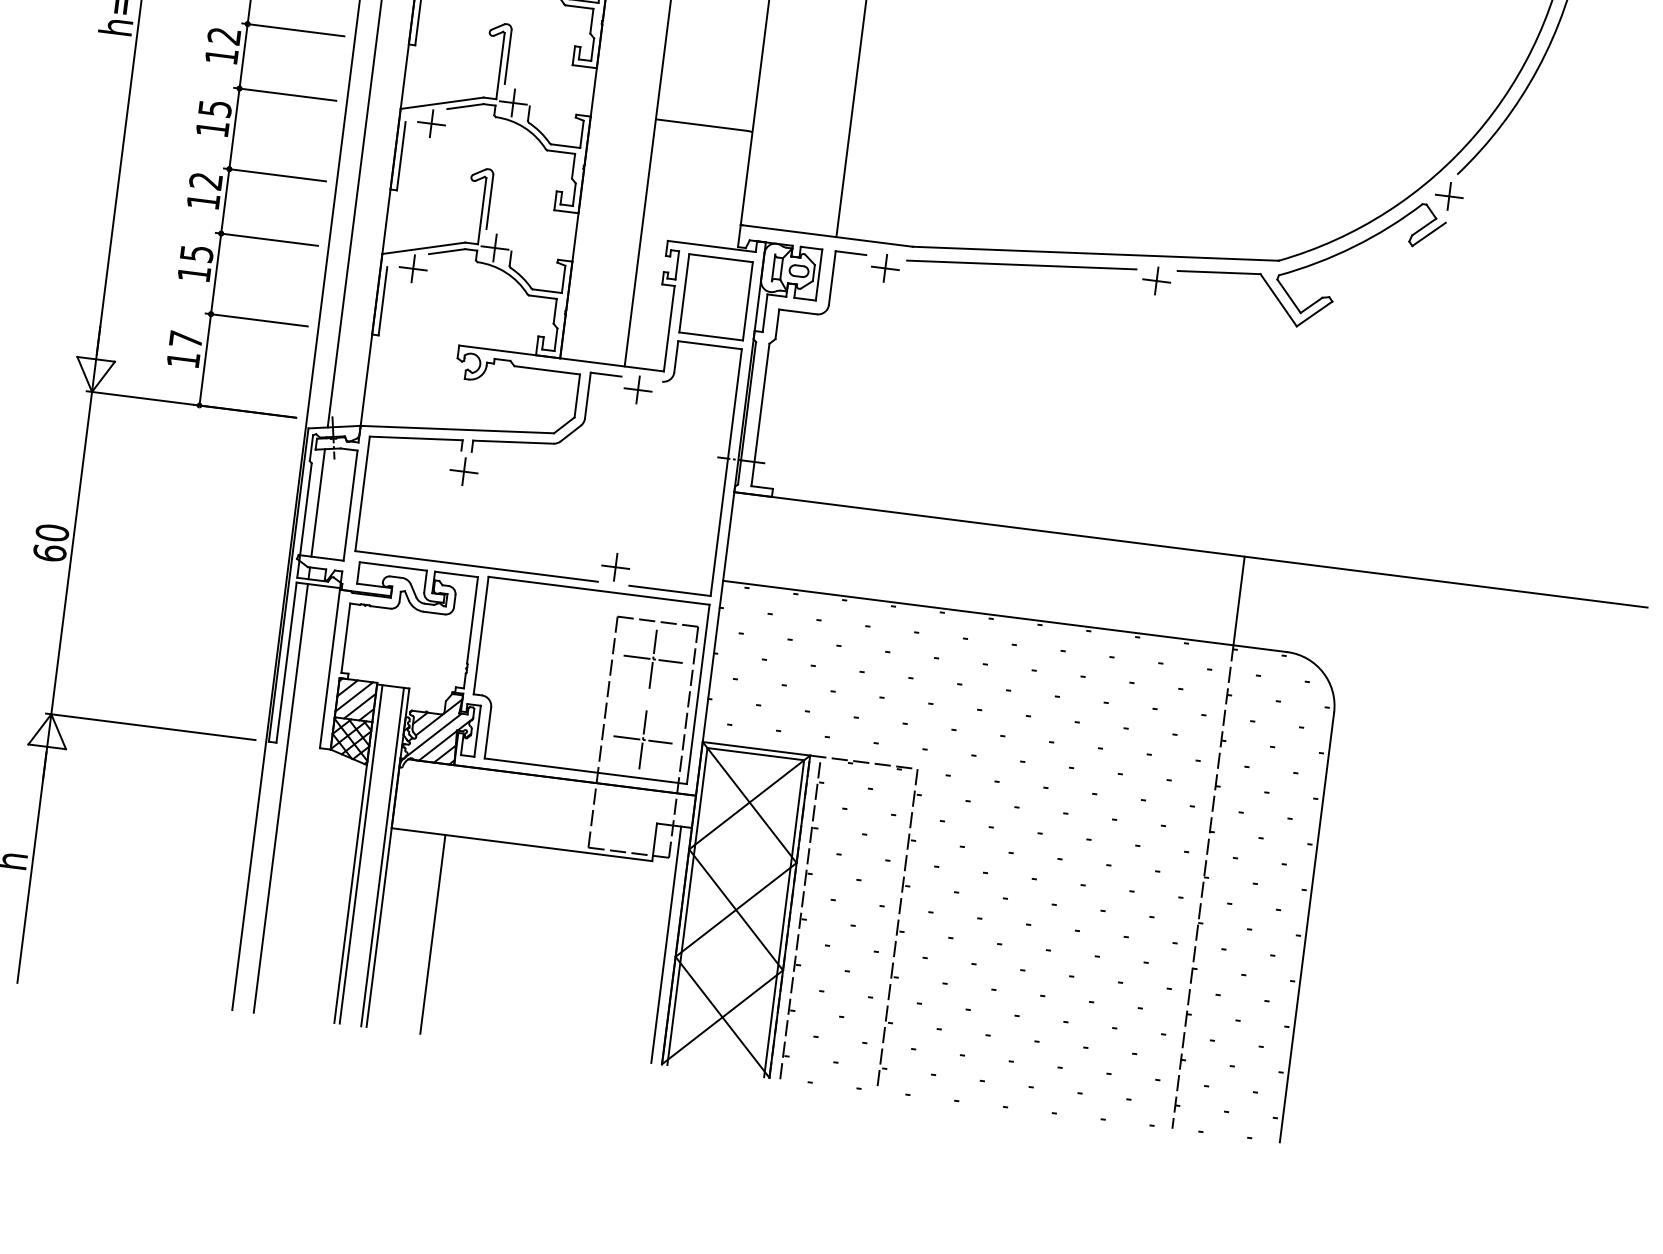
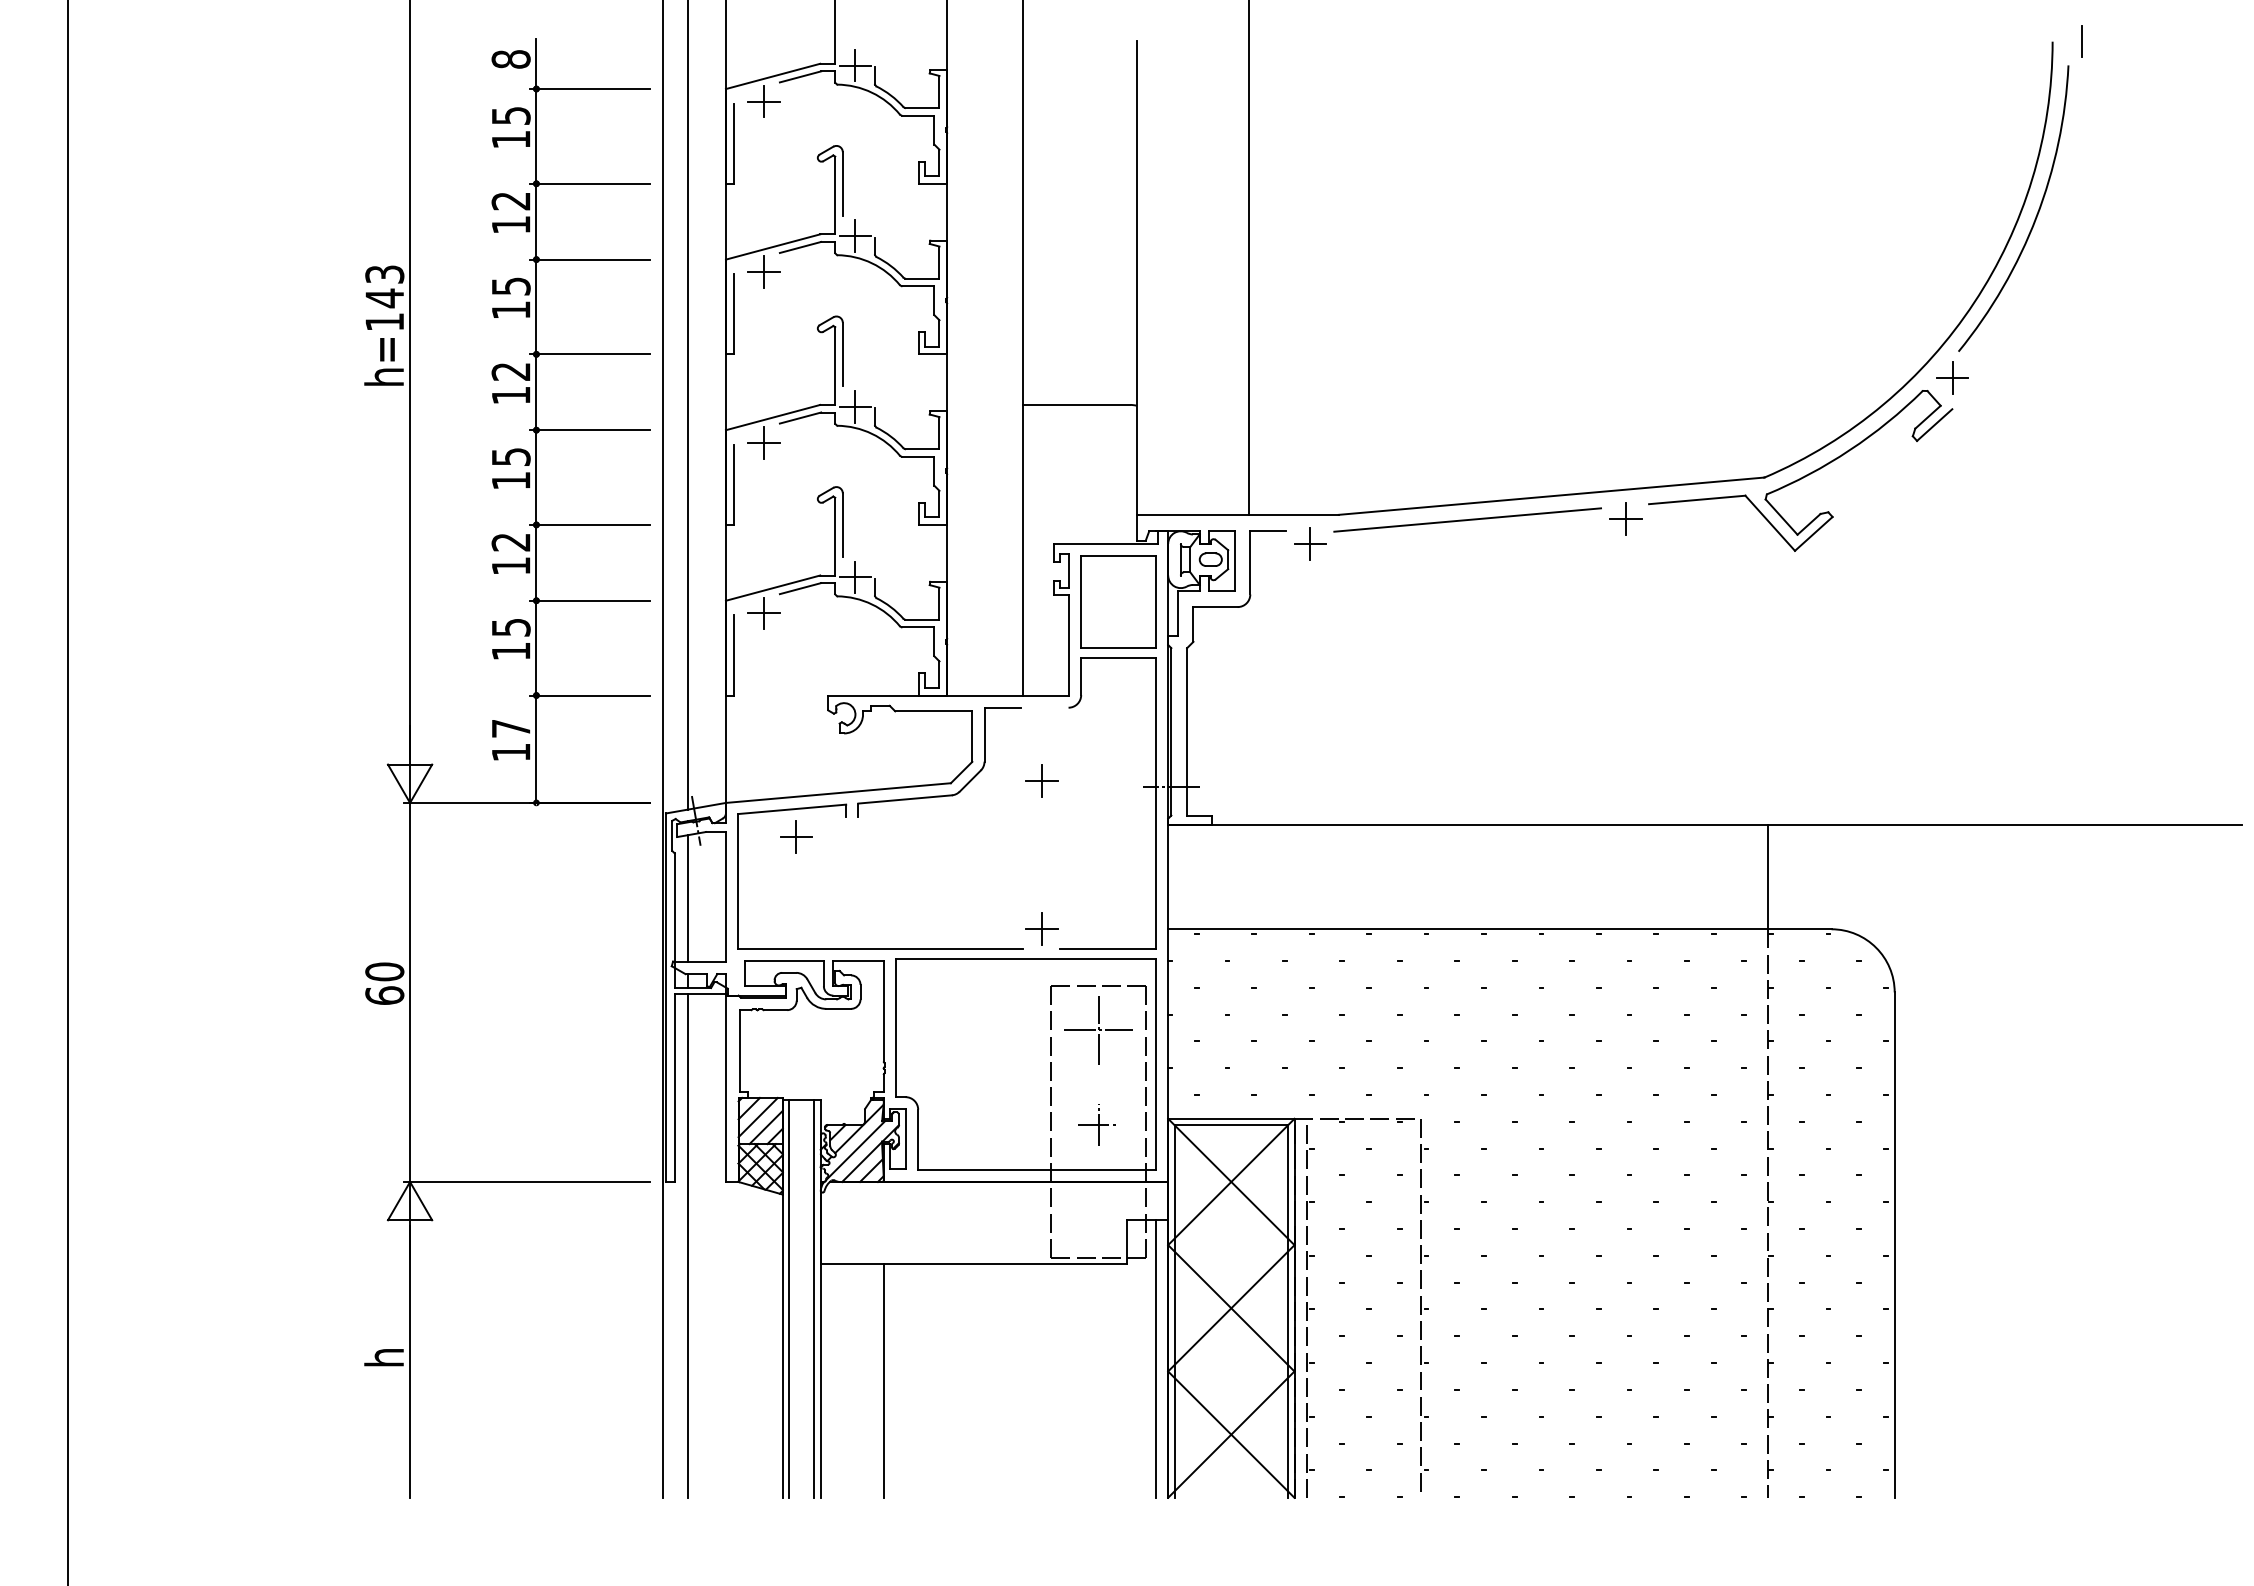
part: (637, 389) -> (1041, 780), moved
part: (464, 471) -> (796, 836), moved
part: (642, 739) -> (1098, 1124), size x0.6

